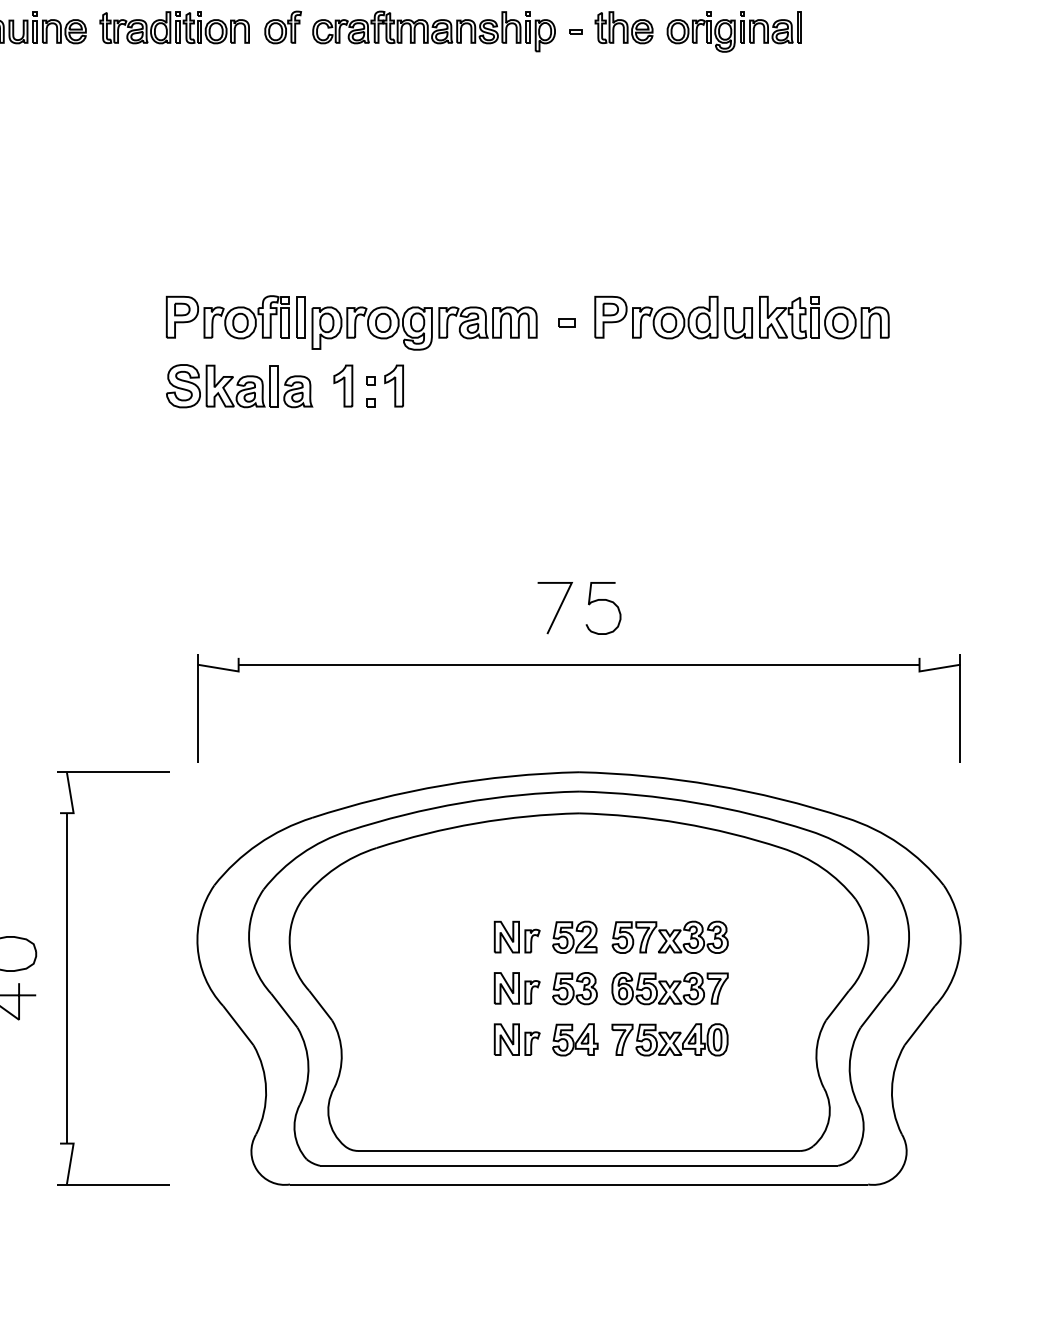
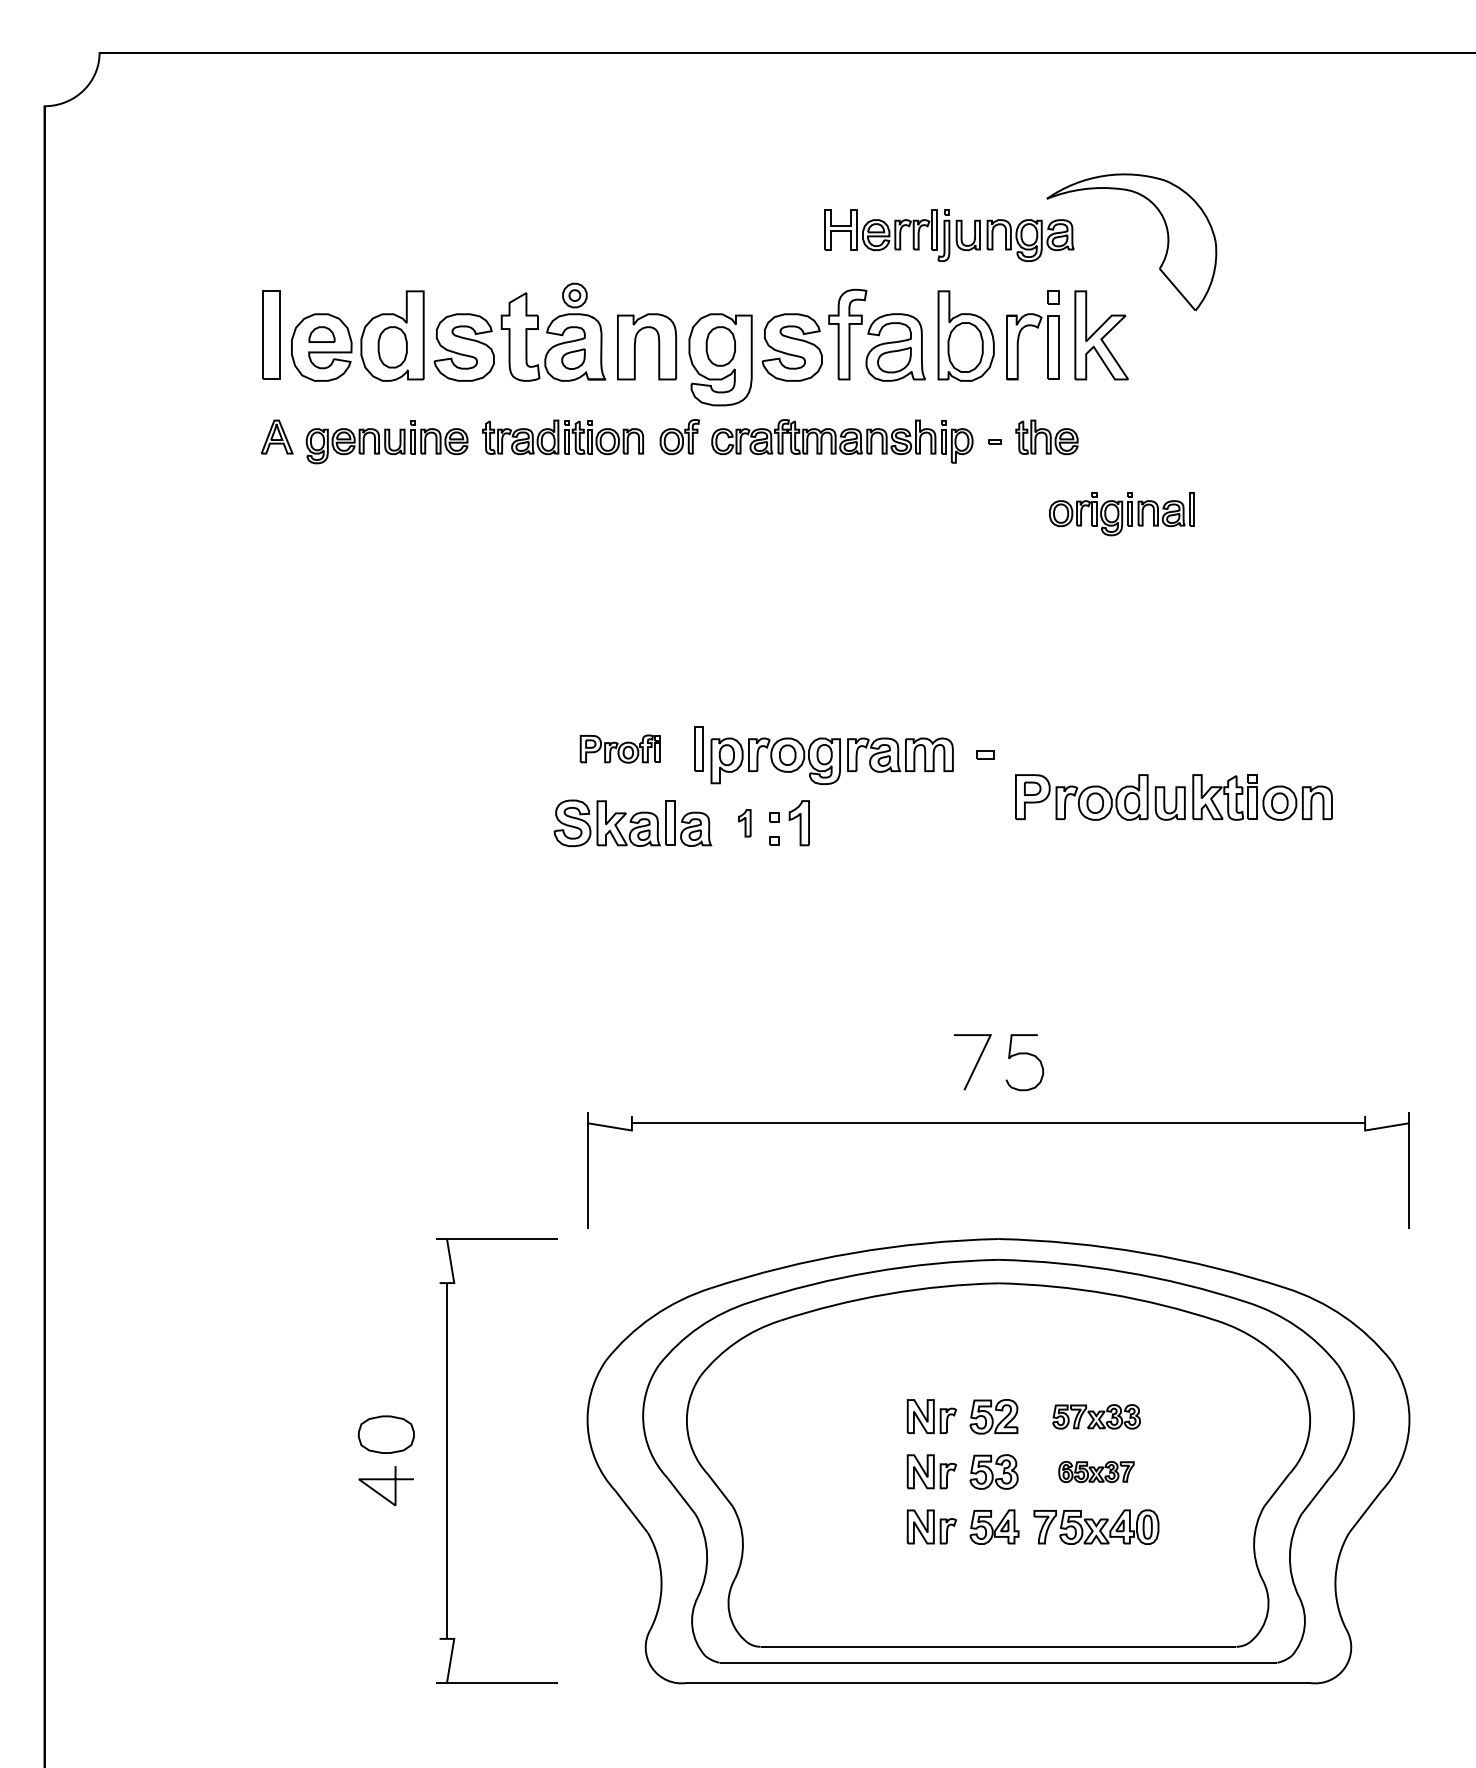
part: (734, 32) -> (1121, 514), moved
part: (227, 316) -> (619, 748), size x0.6
part: (741, 317) -> (1173, 797), moved
part: (343, 386) -> (744, 823), size x0.6
part: (670, 937) -> (1096, 1416), size x0.7
part: (670, 988) -> (1096, 1471), size x0.6

